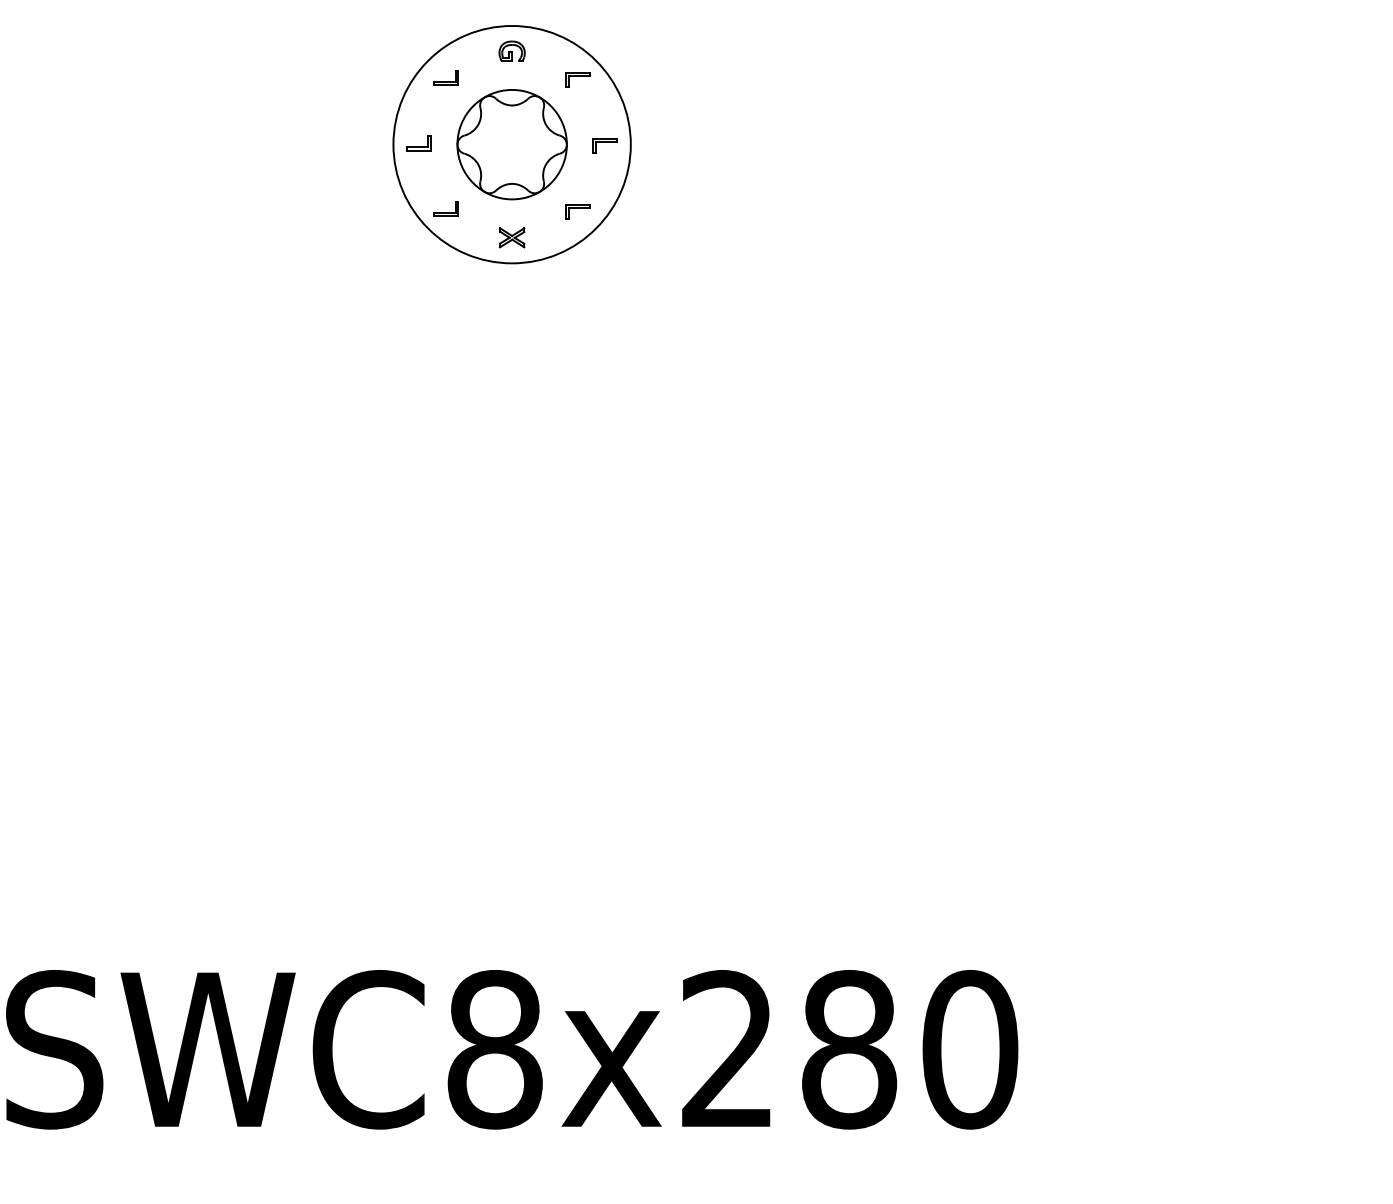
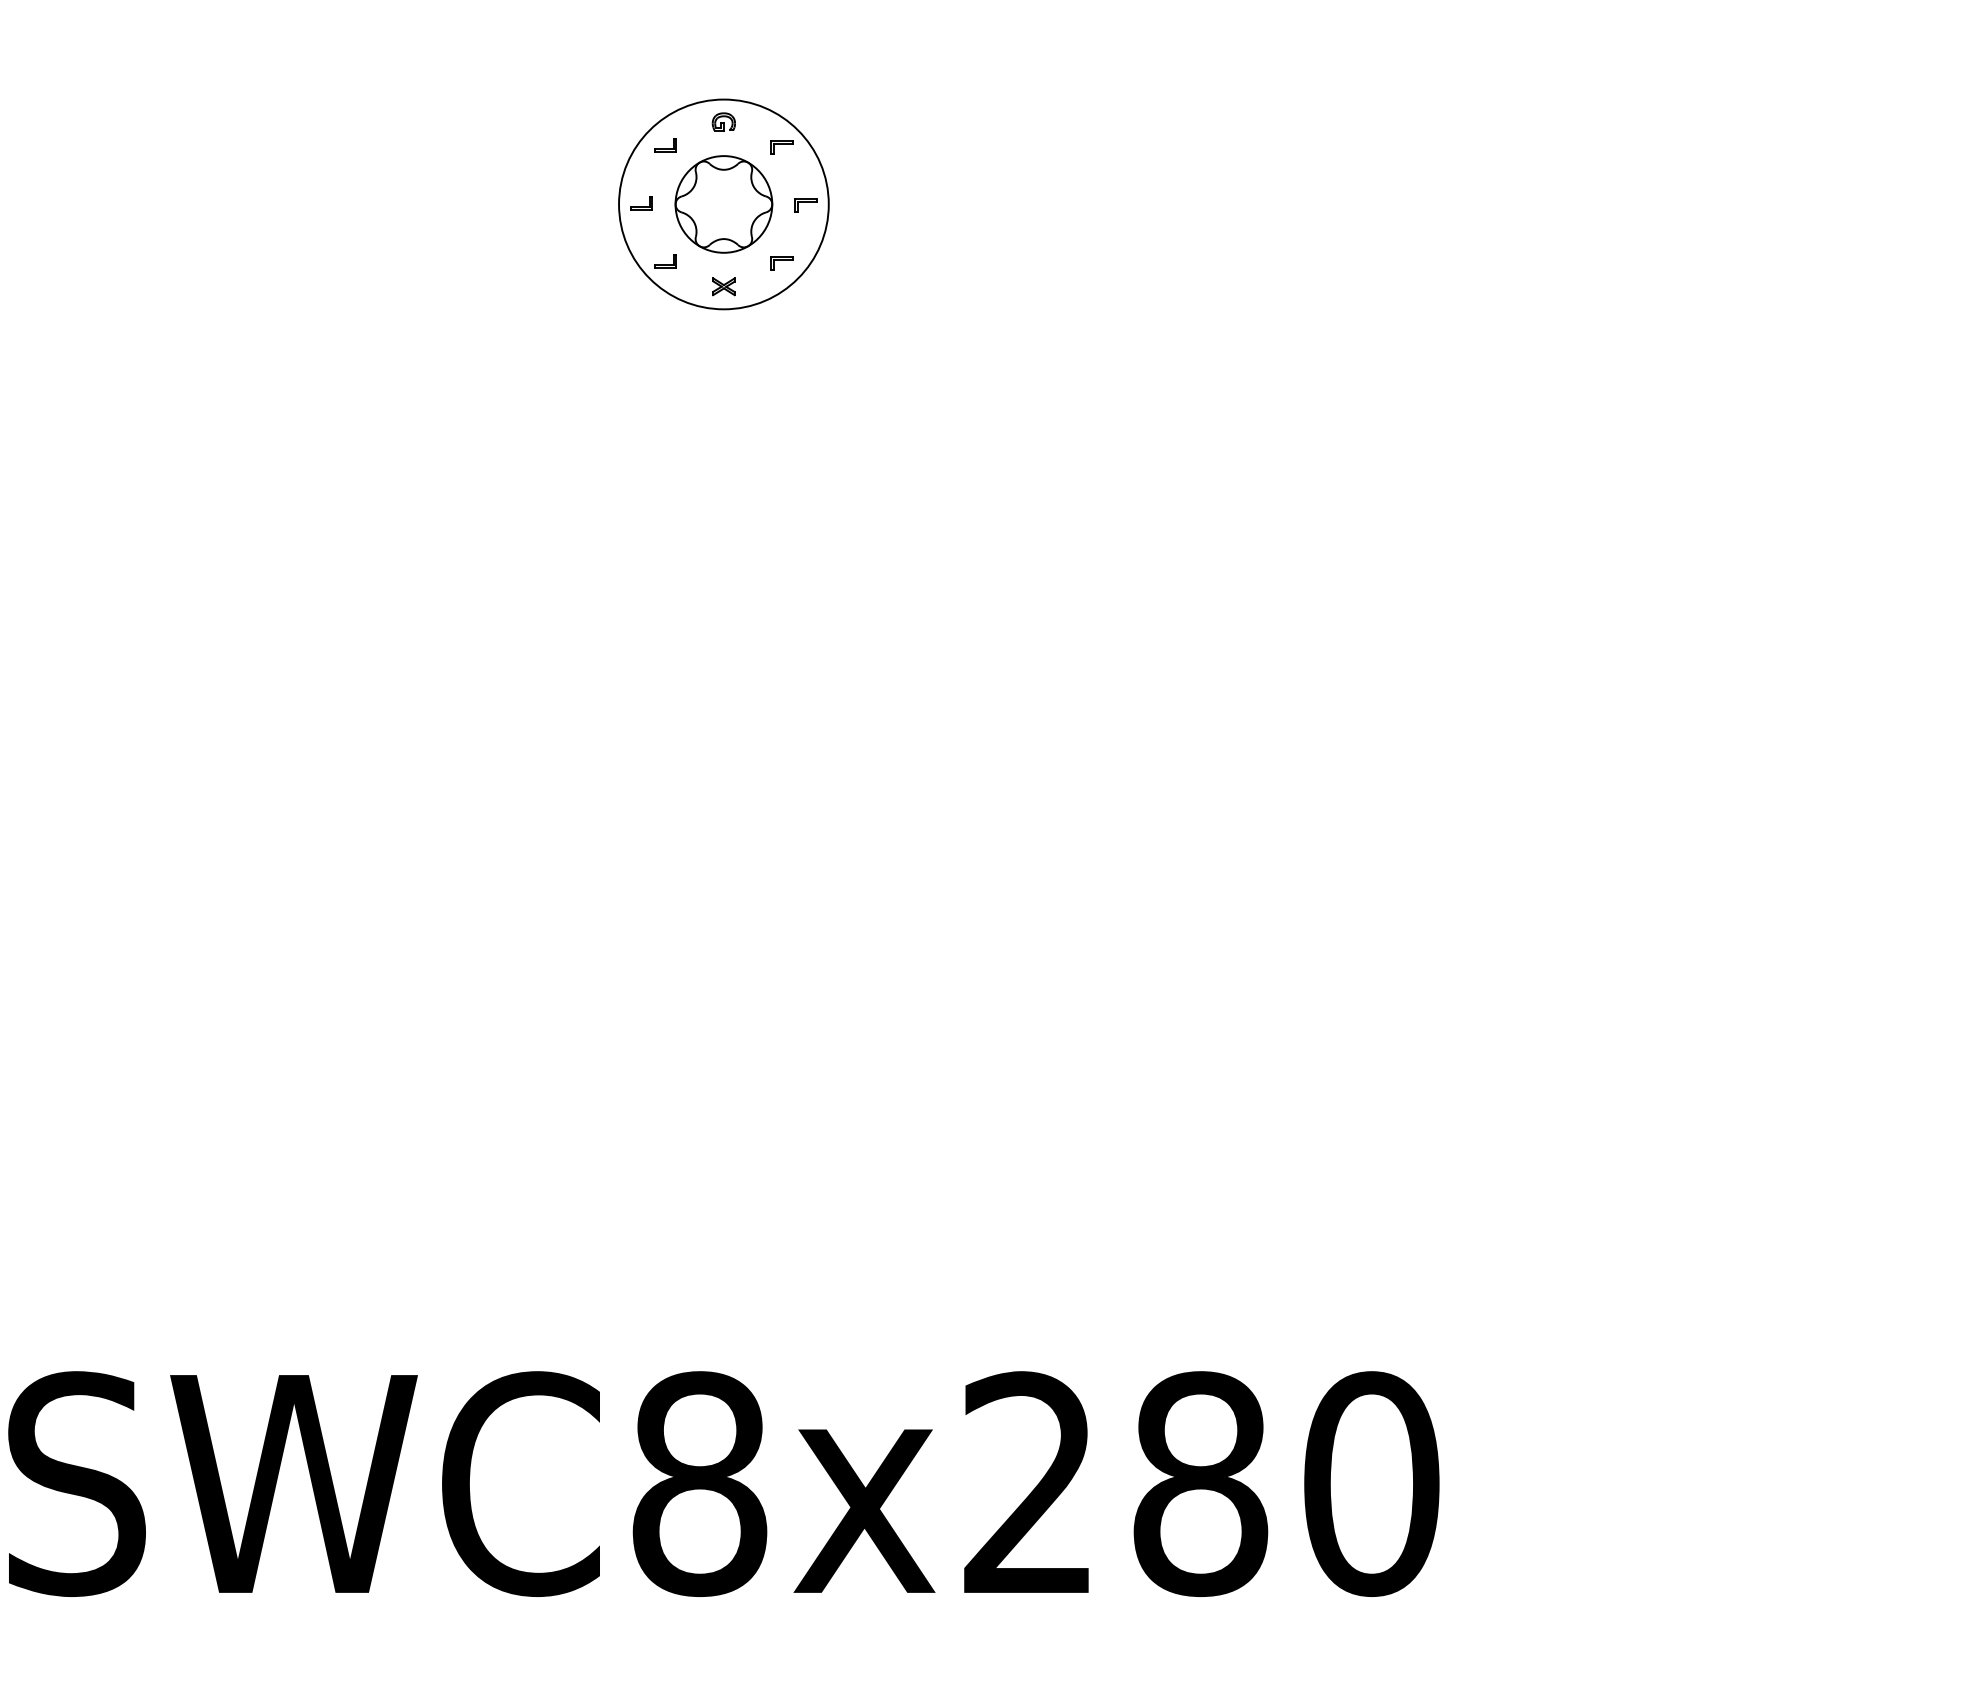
part: (511, 144) -> (723, 204), size x0.62

